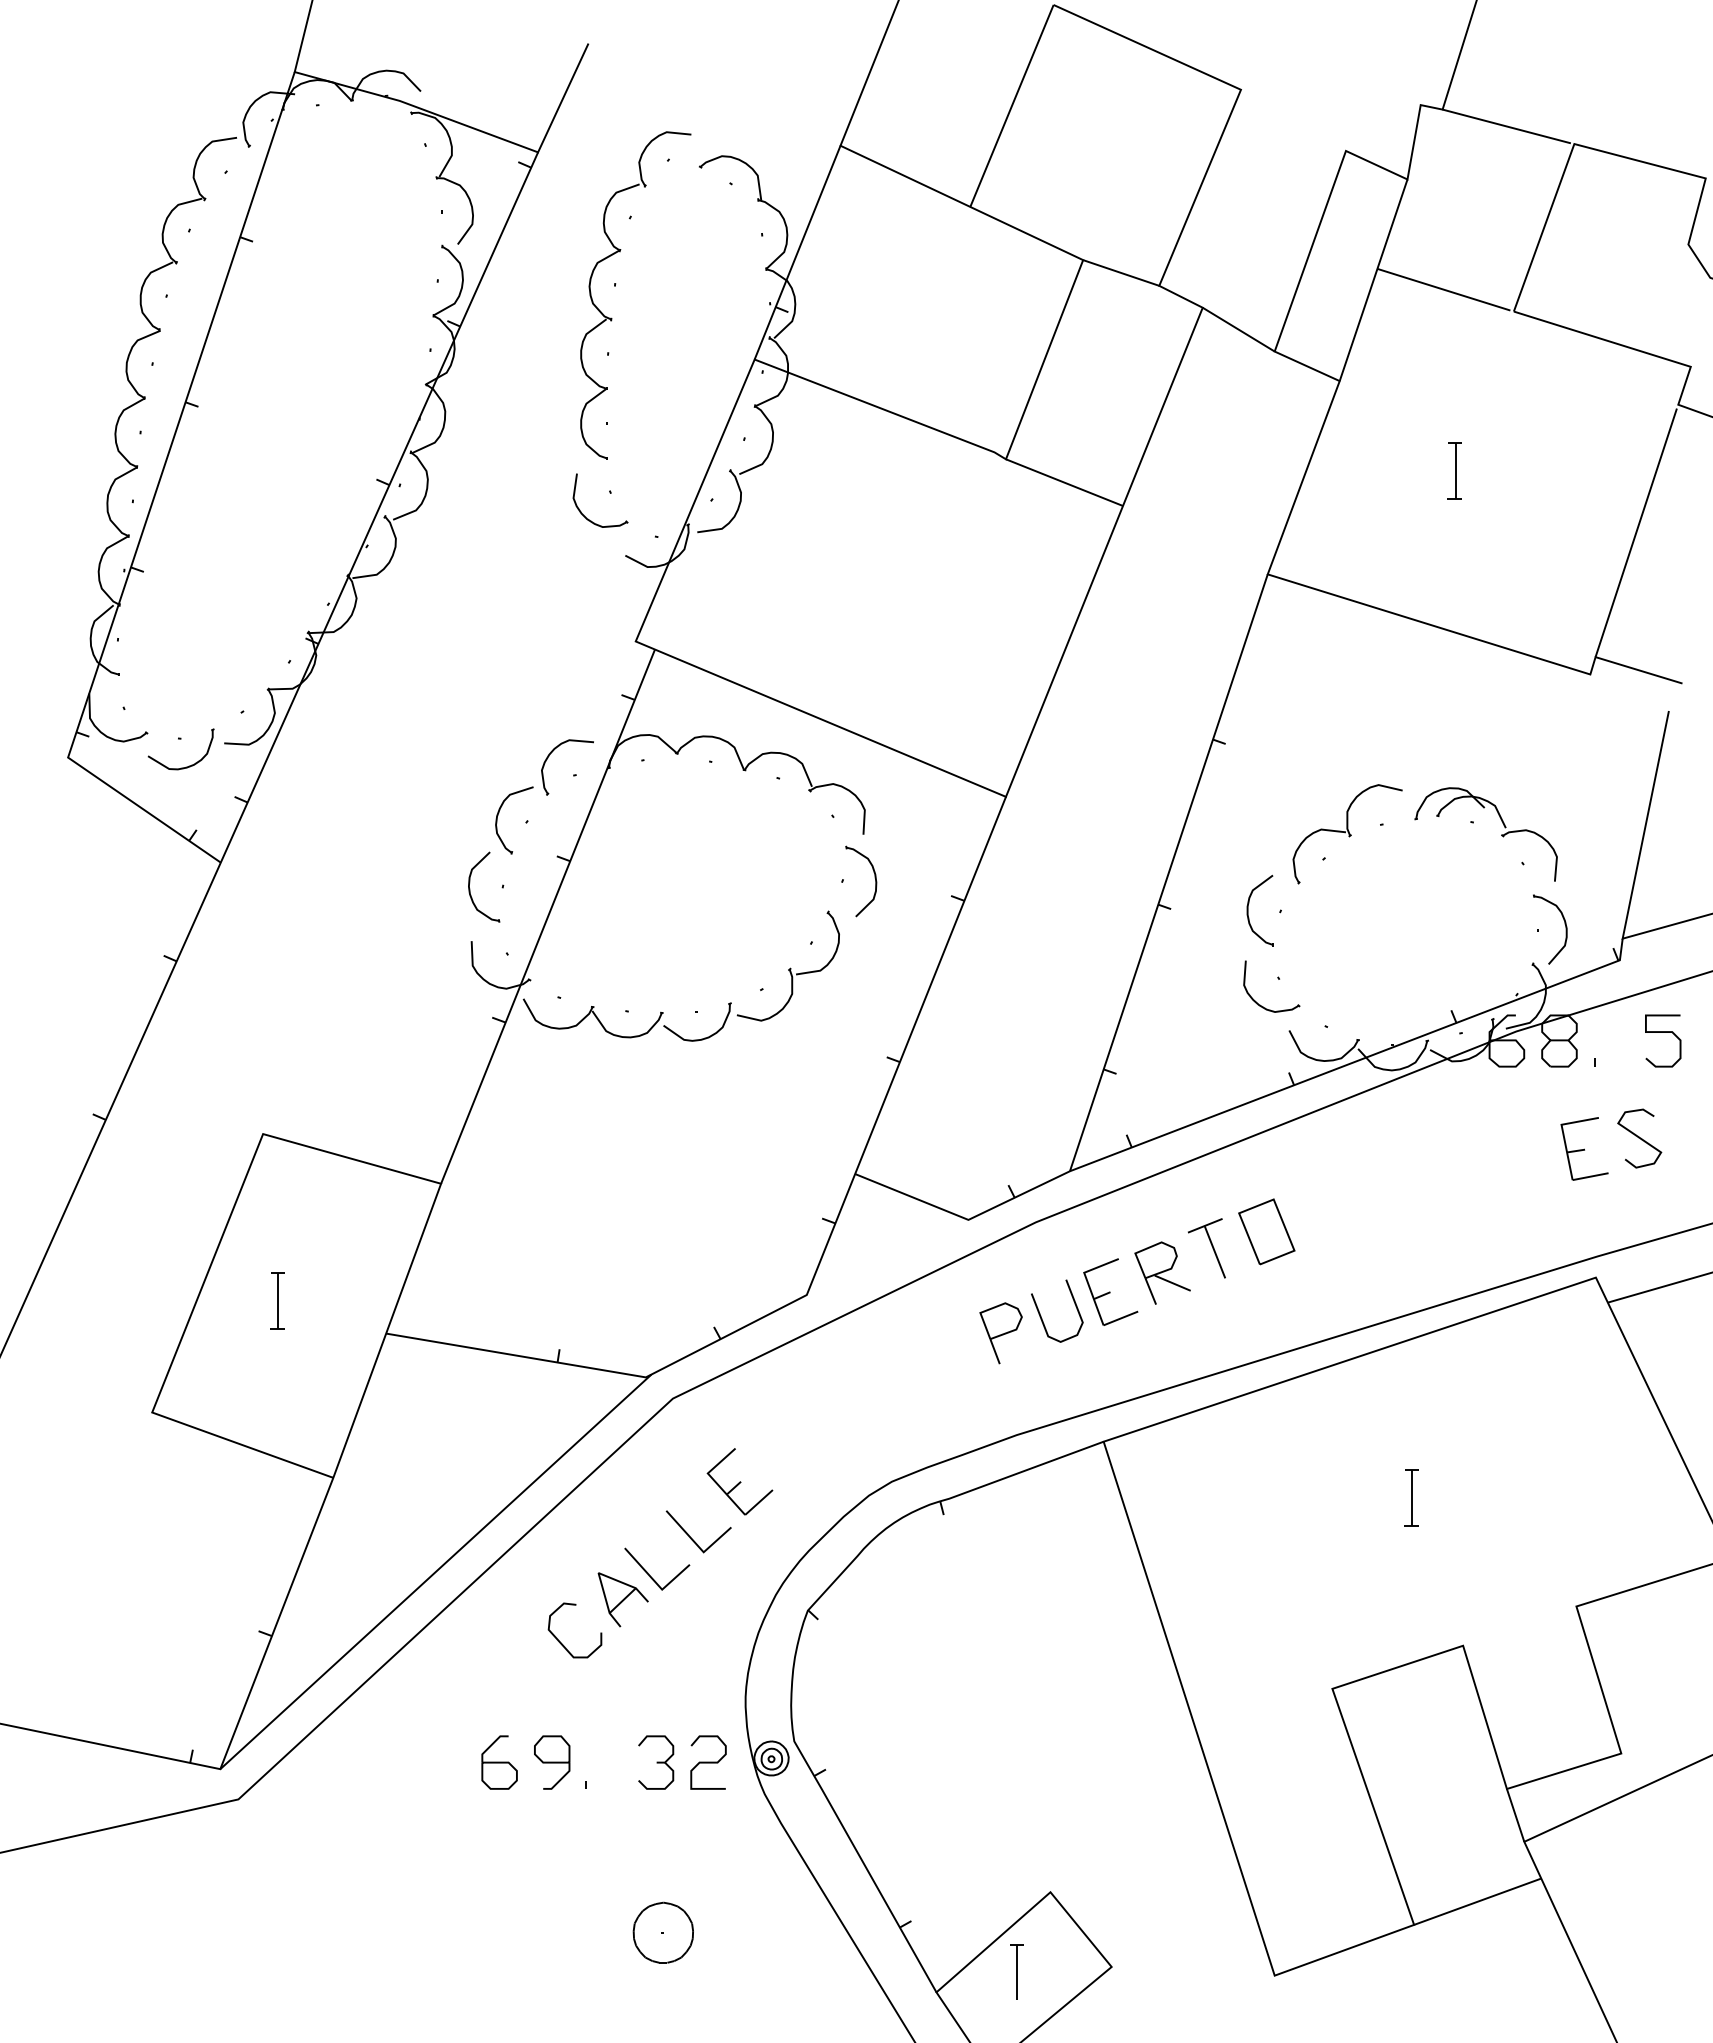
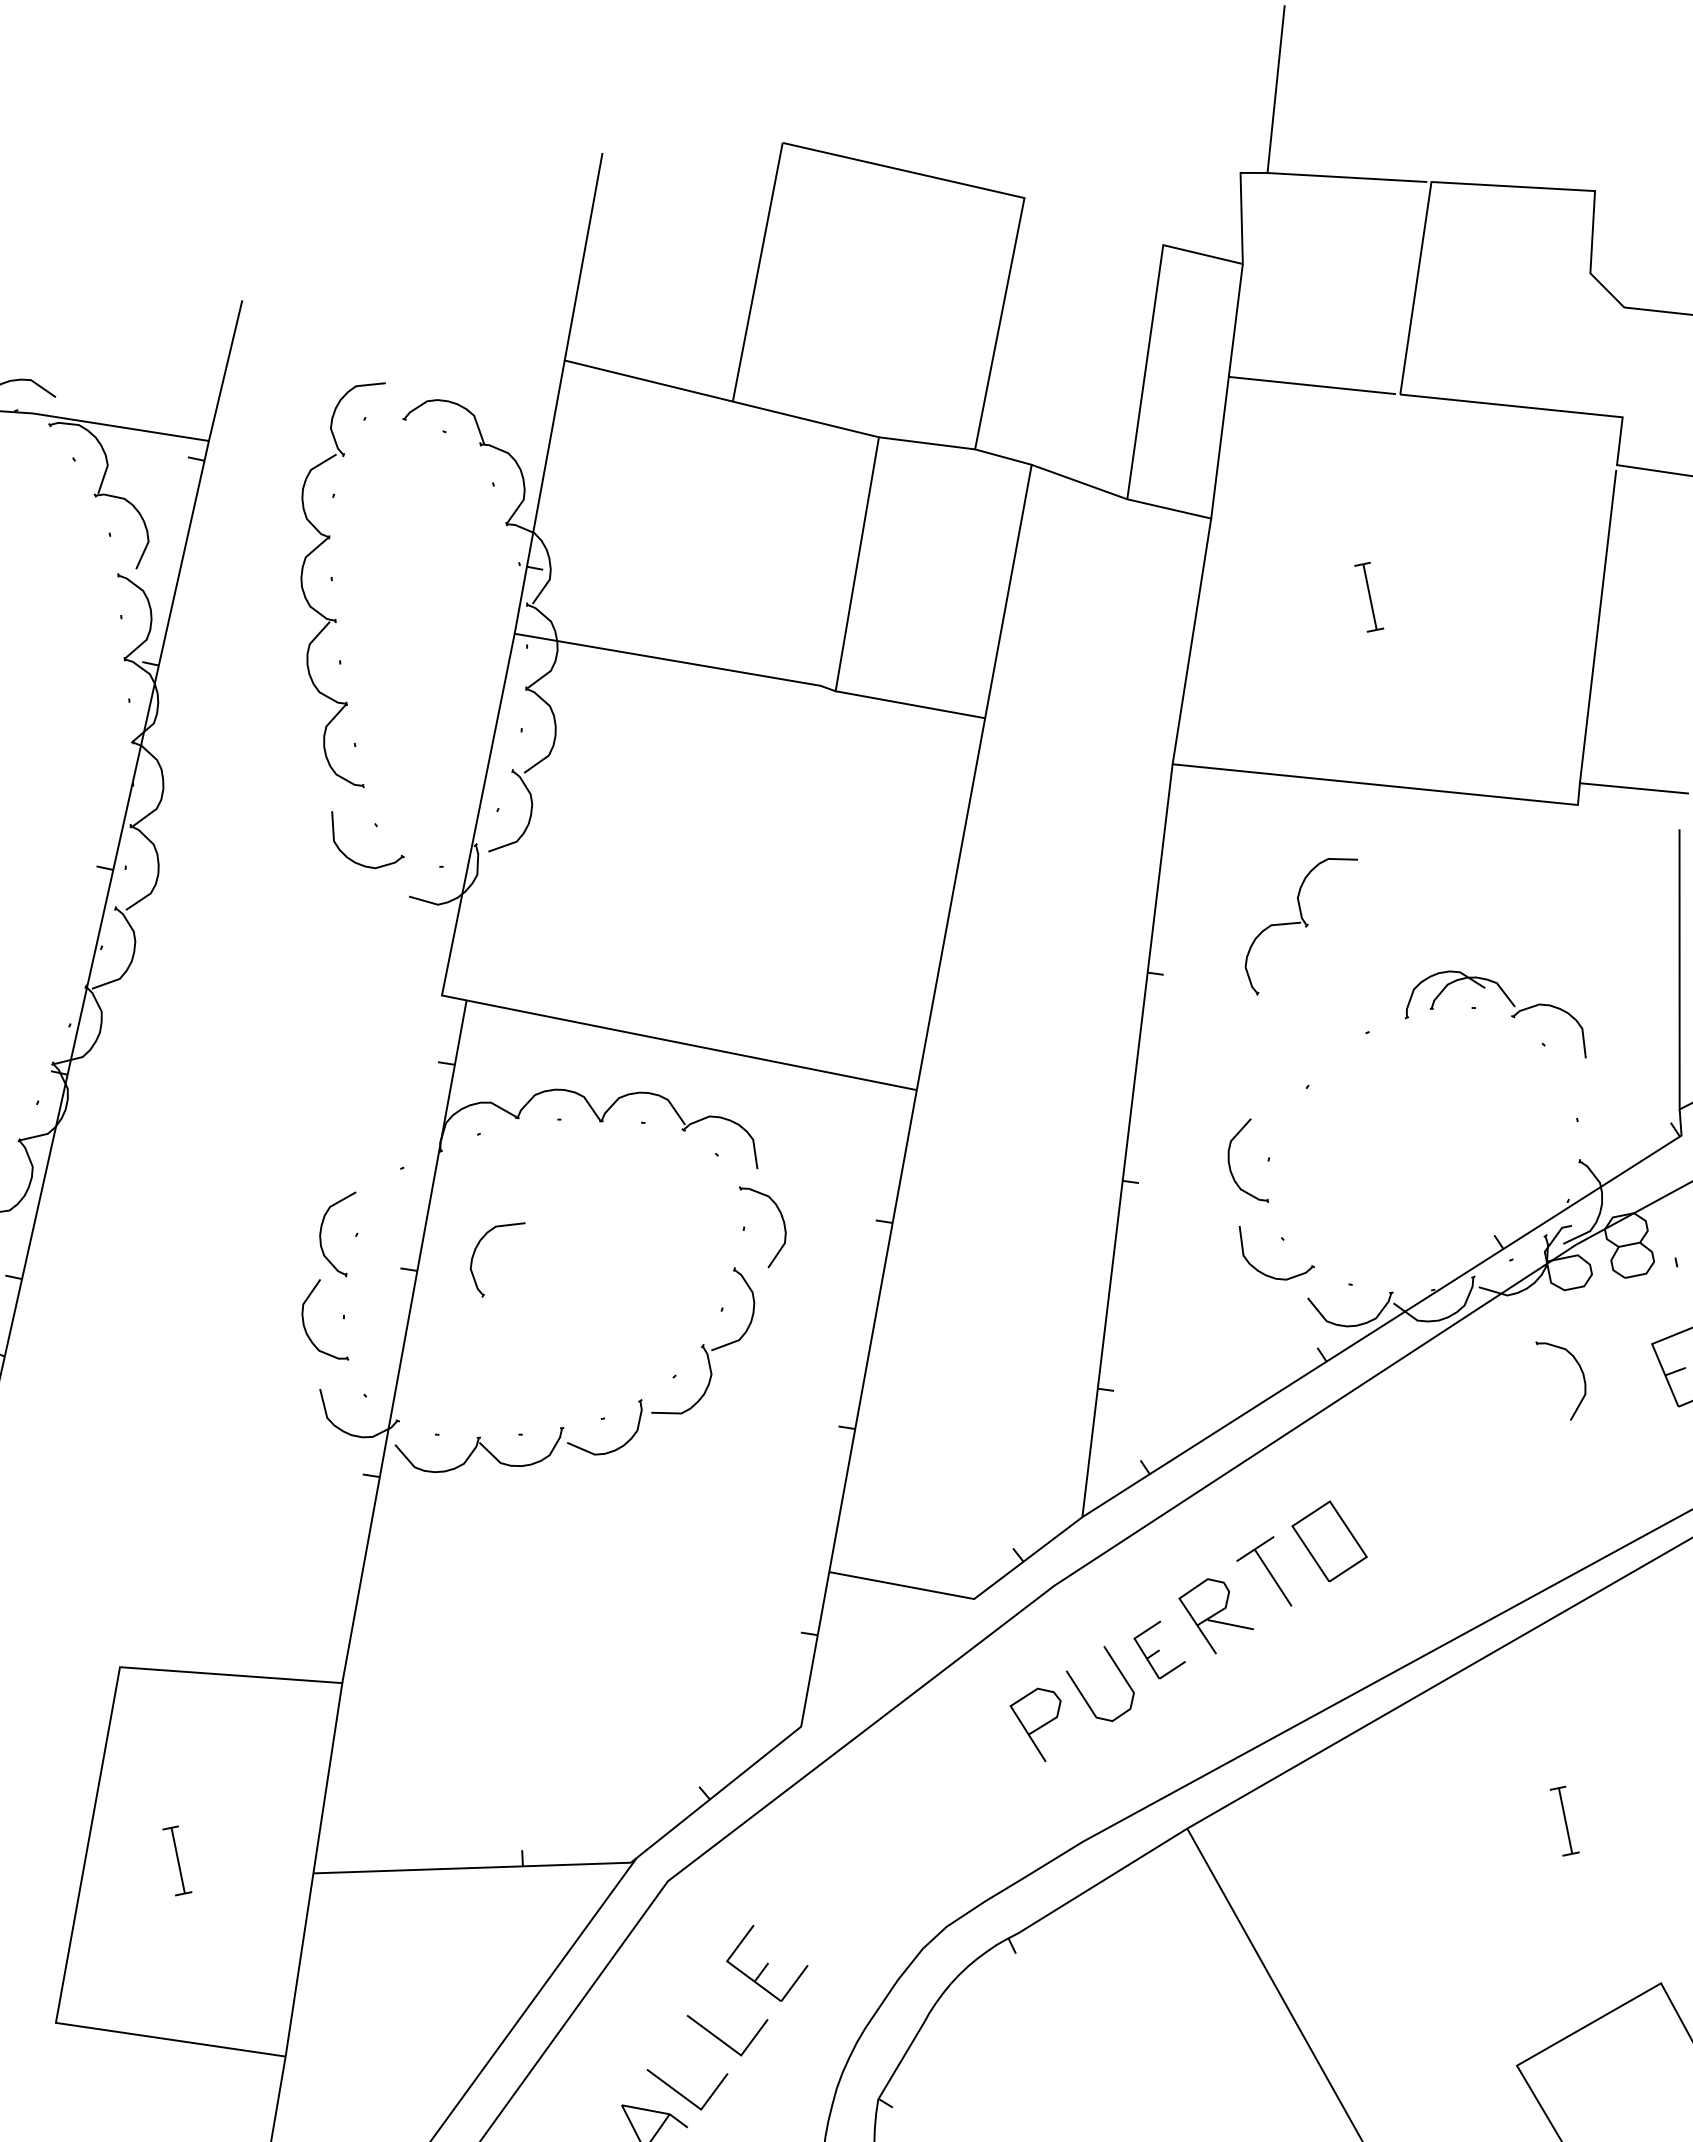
part: (548, 758) -> (475, 1253), moved
part: (1347, 834) -> (1303, 924), moved
part: (1564, 924) -> (1579, 1369), moved
part: (1110, 1291) -> (1159, 1649), size x0.7

